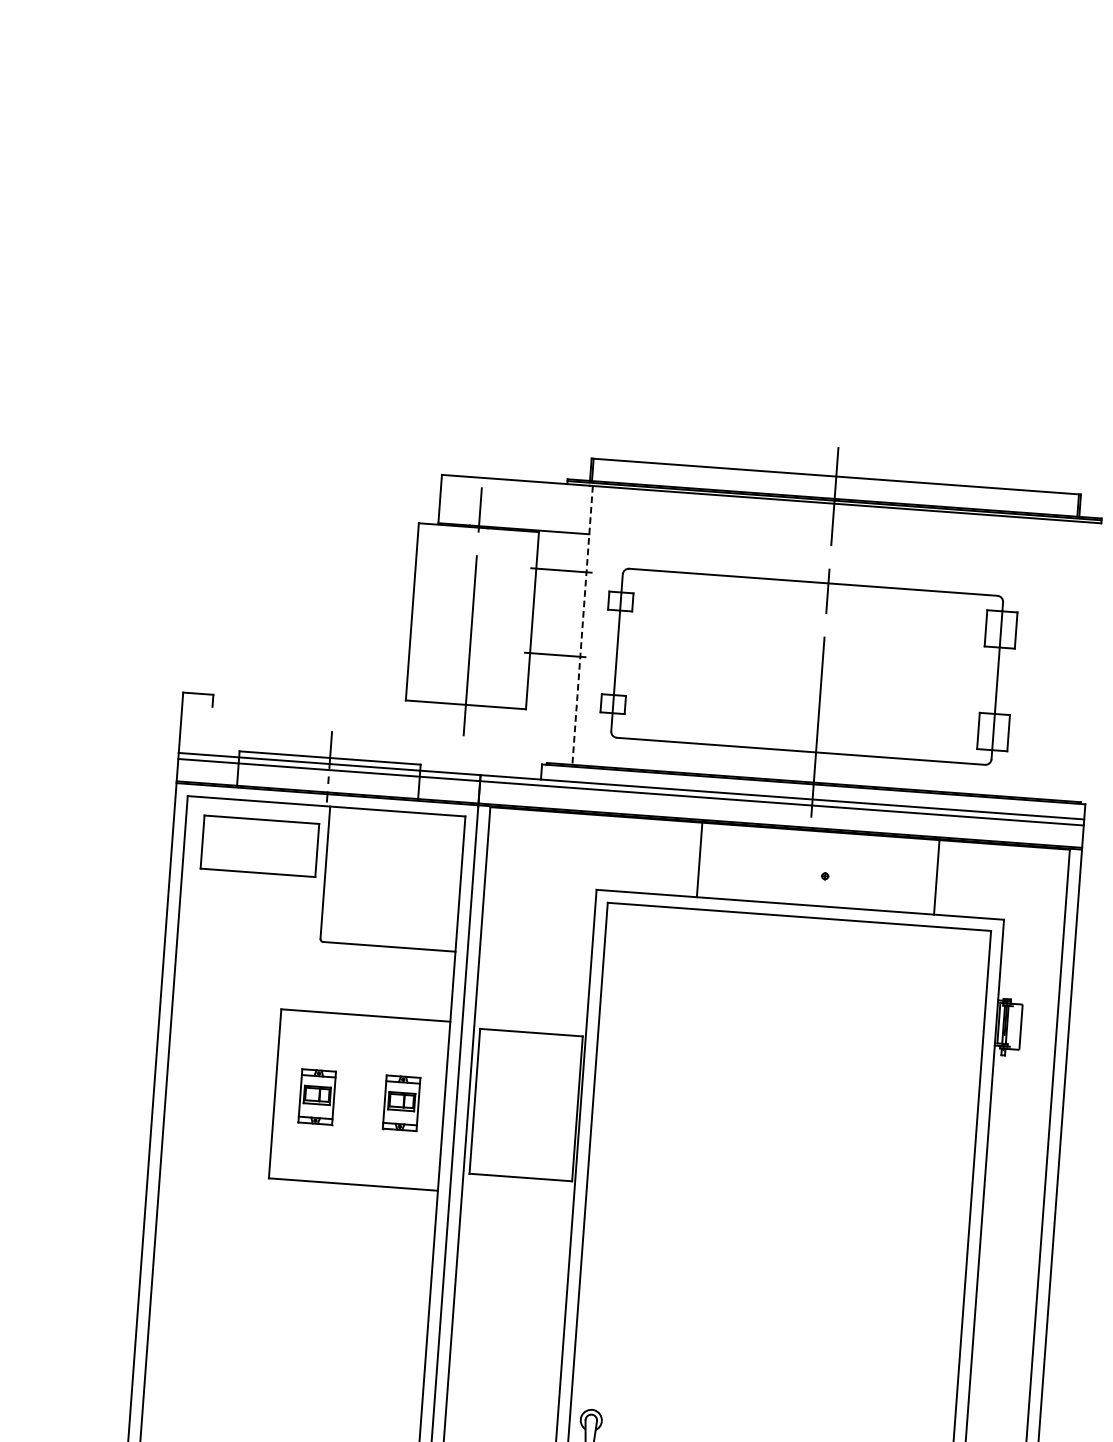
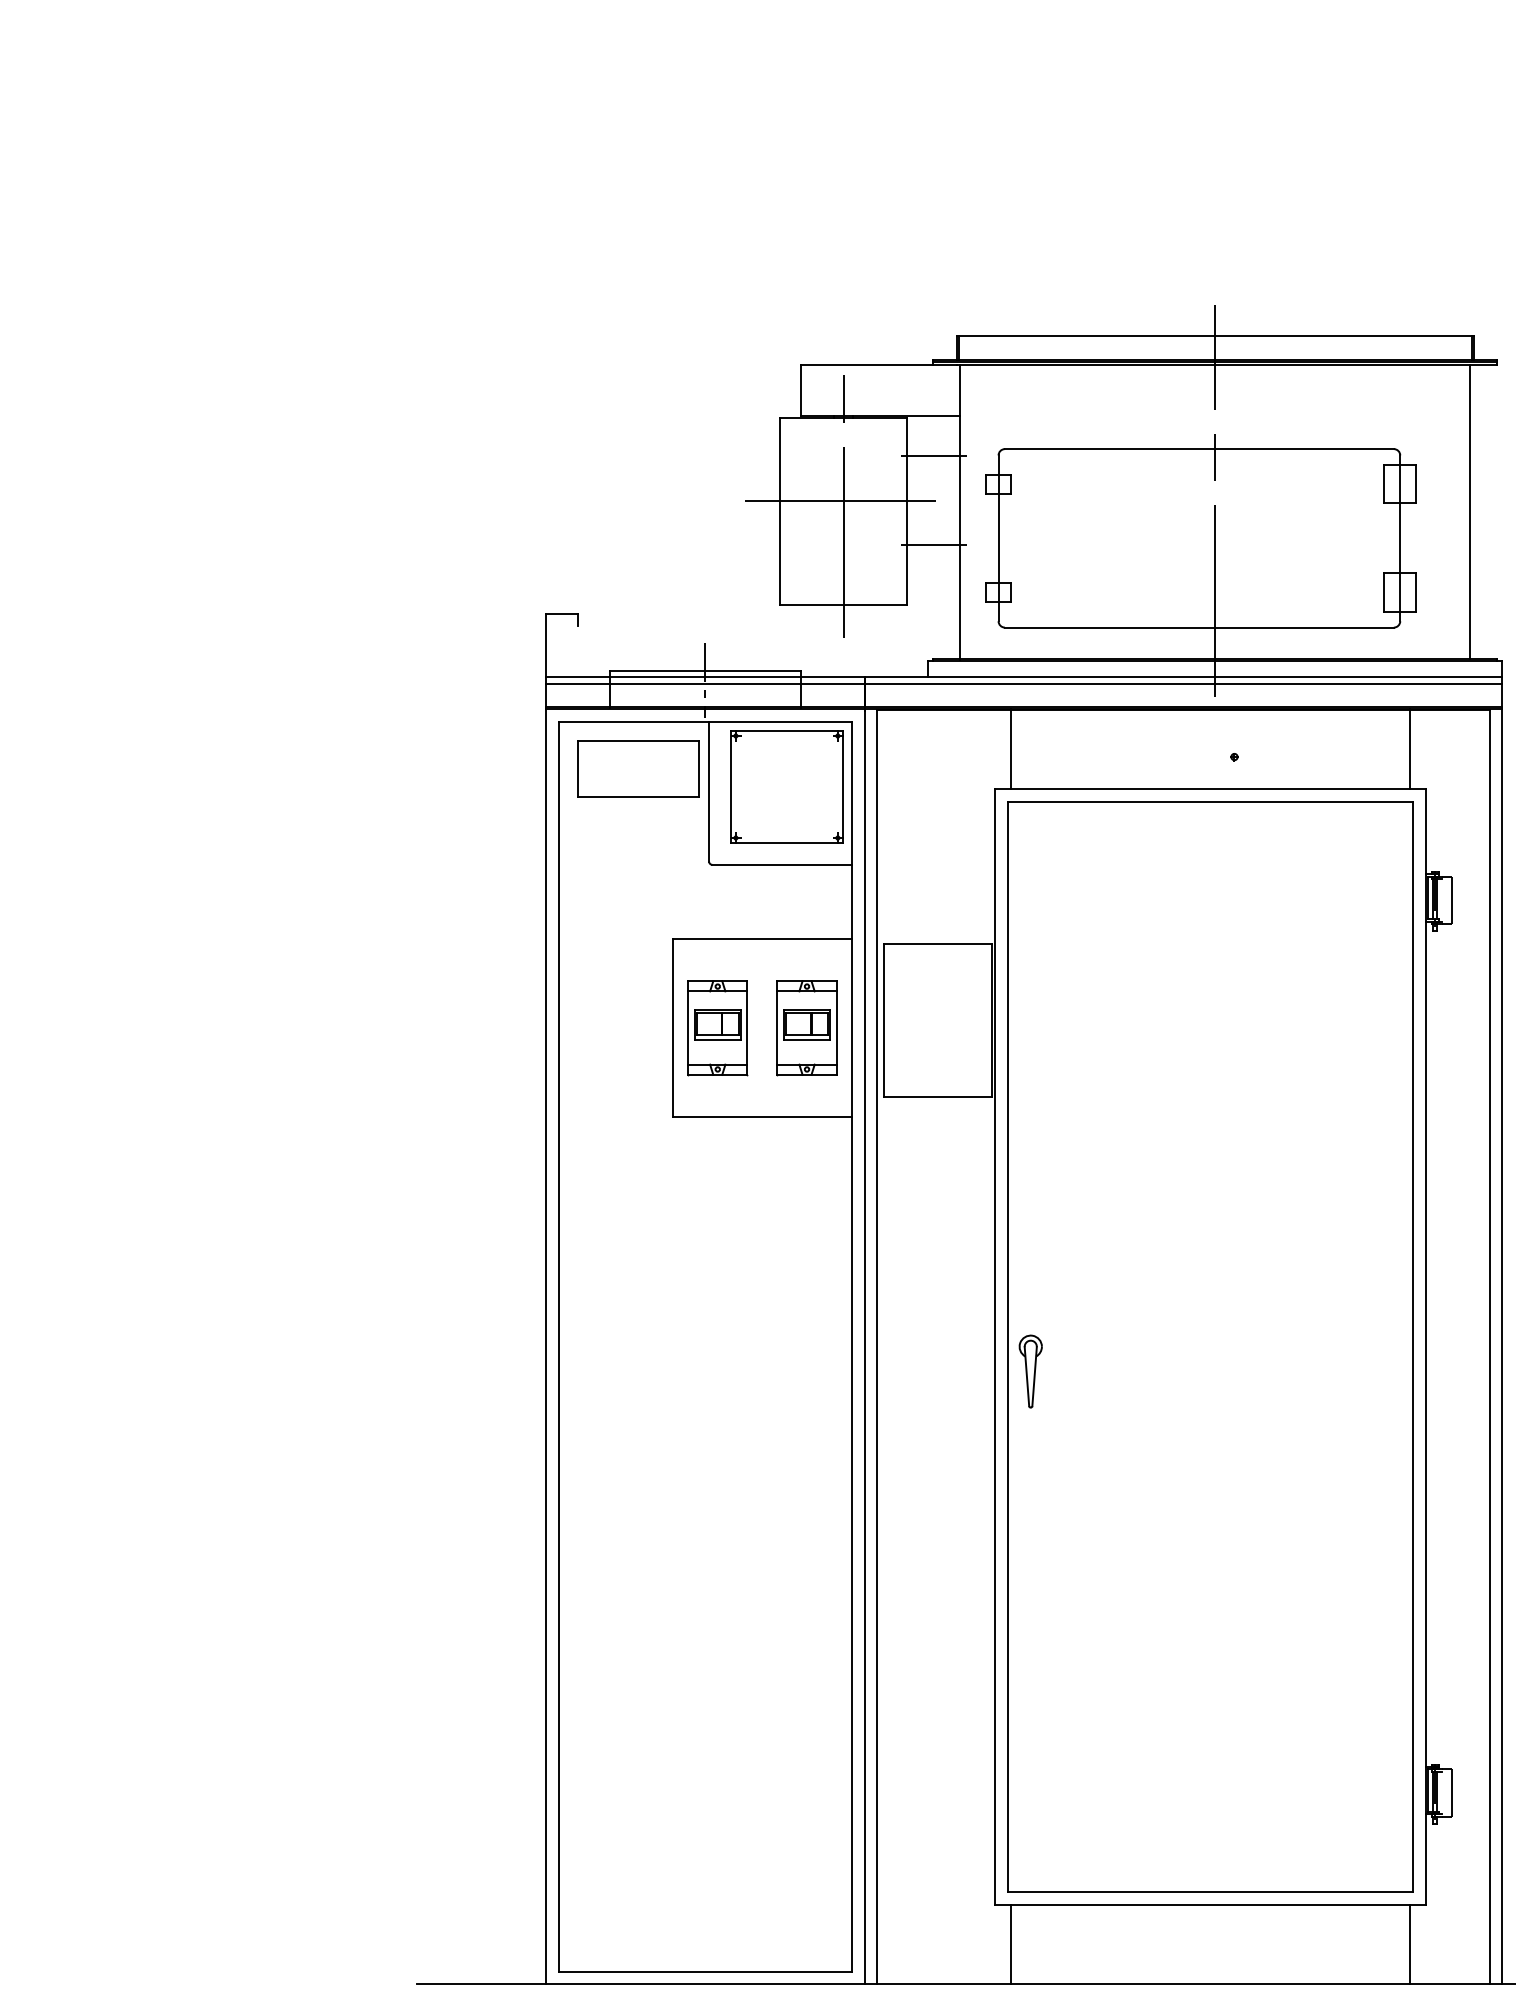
line: (468, 605) -> (838, 500), added
line: (582, 625) -> (960, 512), dashed -> solid
line: (1065, 660) -> (1470, 511), added
line: (699, 858) -> (1011, 748), moved
part: (398, 873) -> (786, 786), added
line: (936, 876) -> (1409, 748), moved
part: (316, 1097) -> (717, 1028), size x1.67
part: (401, 1103) -> (806, 1028), size x1.67

